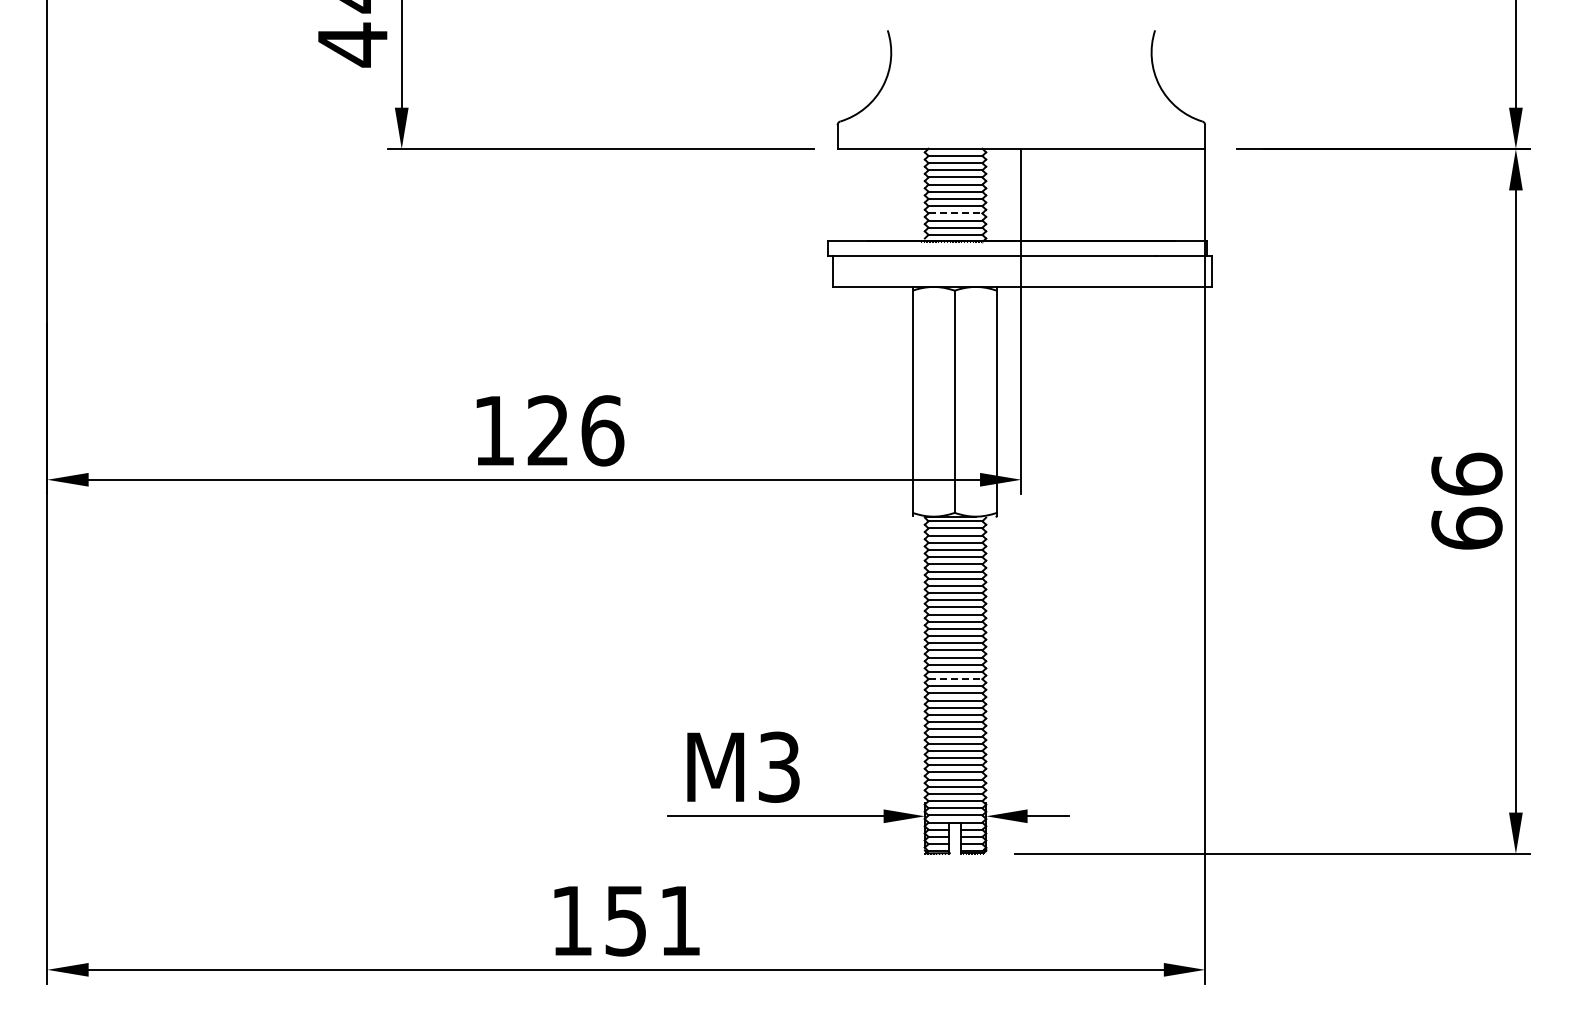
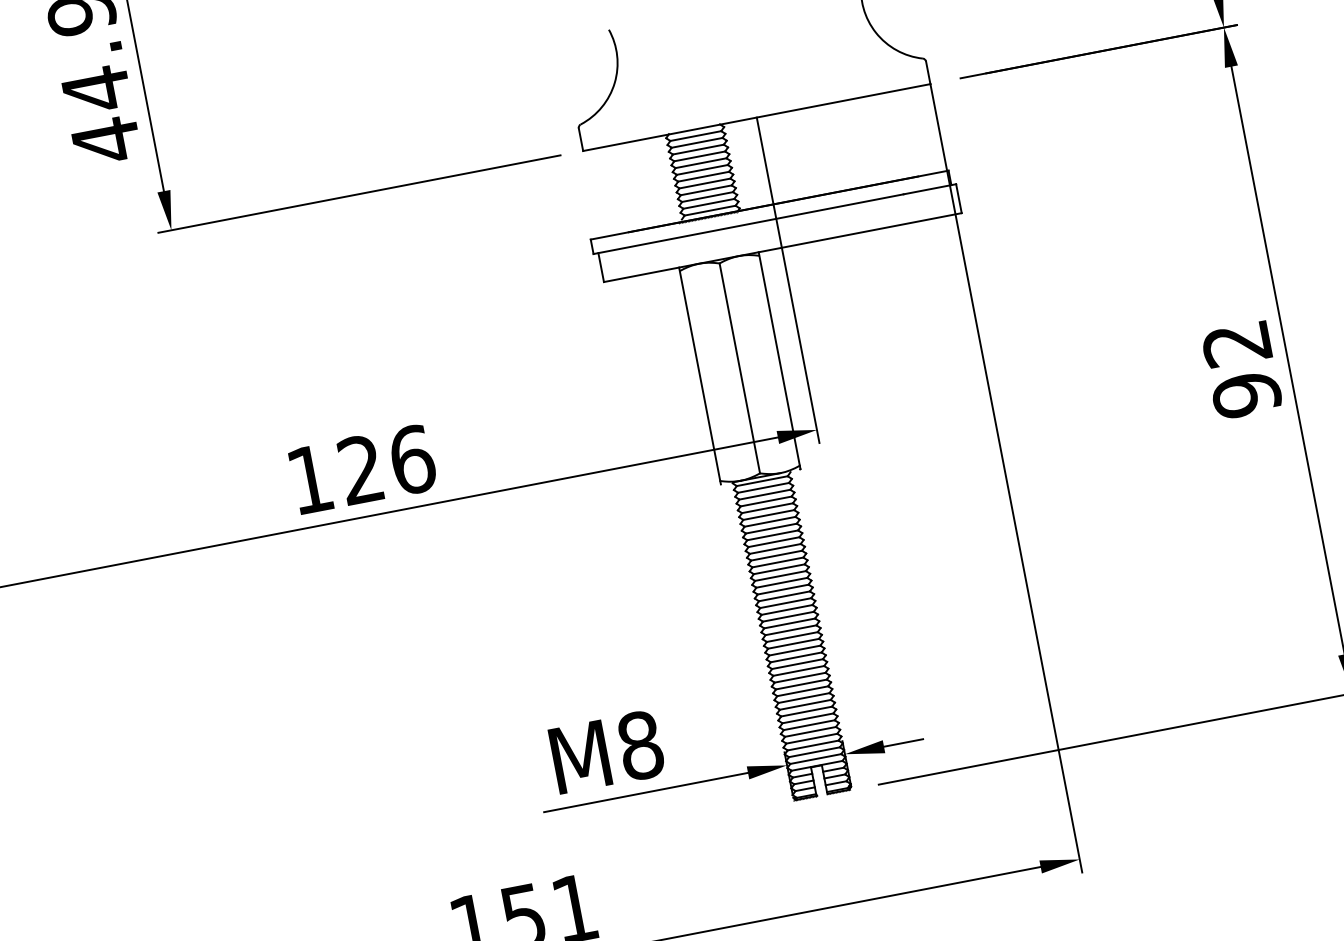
line: (955, 213) -> (706, 190), dashed -> solid
text: (1466, 501) -> (1241, 369), 66 -> 92
line: (955, 679) -> (791, 630), dashed -> solid
text: (779, 766) -> (640, 744), M3 -> M8

